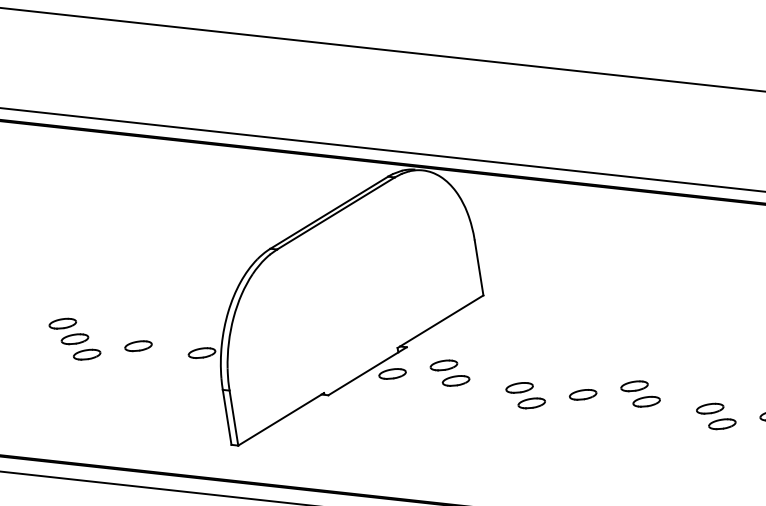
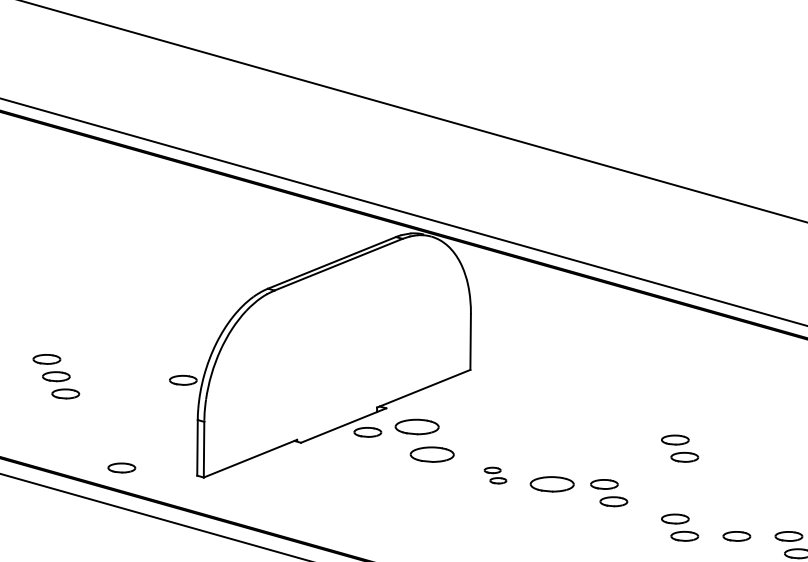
part: (703, 338) -> (680, 448), added
part: (75, 339) -> (56, 376), moved
part: (138, 345) -> (121, 467), moved
part: (449, 373) -> (424, 441), size x1.6
part: (583, 394) -> (552, 484), size x1.6
part: (525, 395) -> (495, 475), size x0.6

